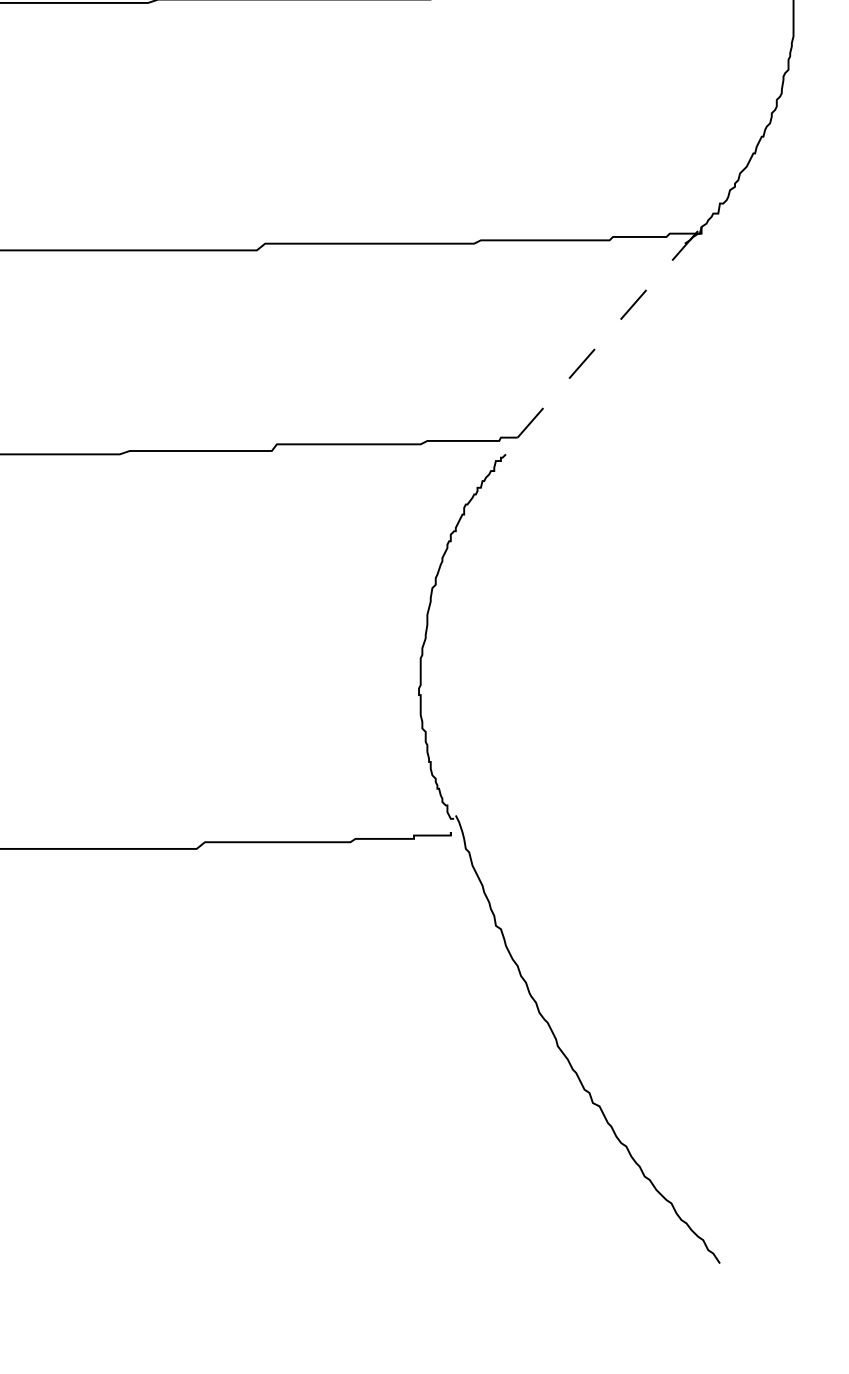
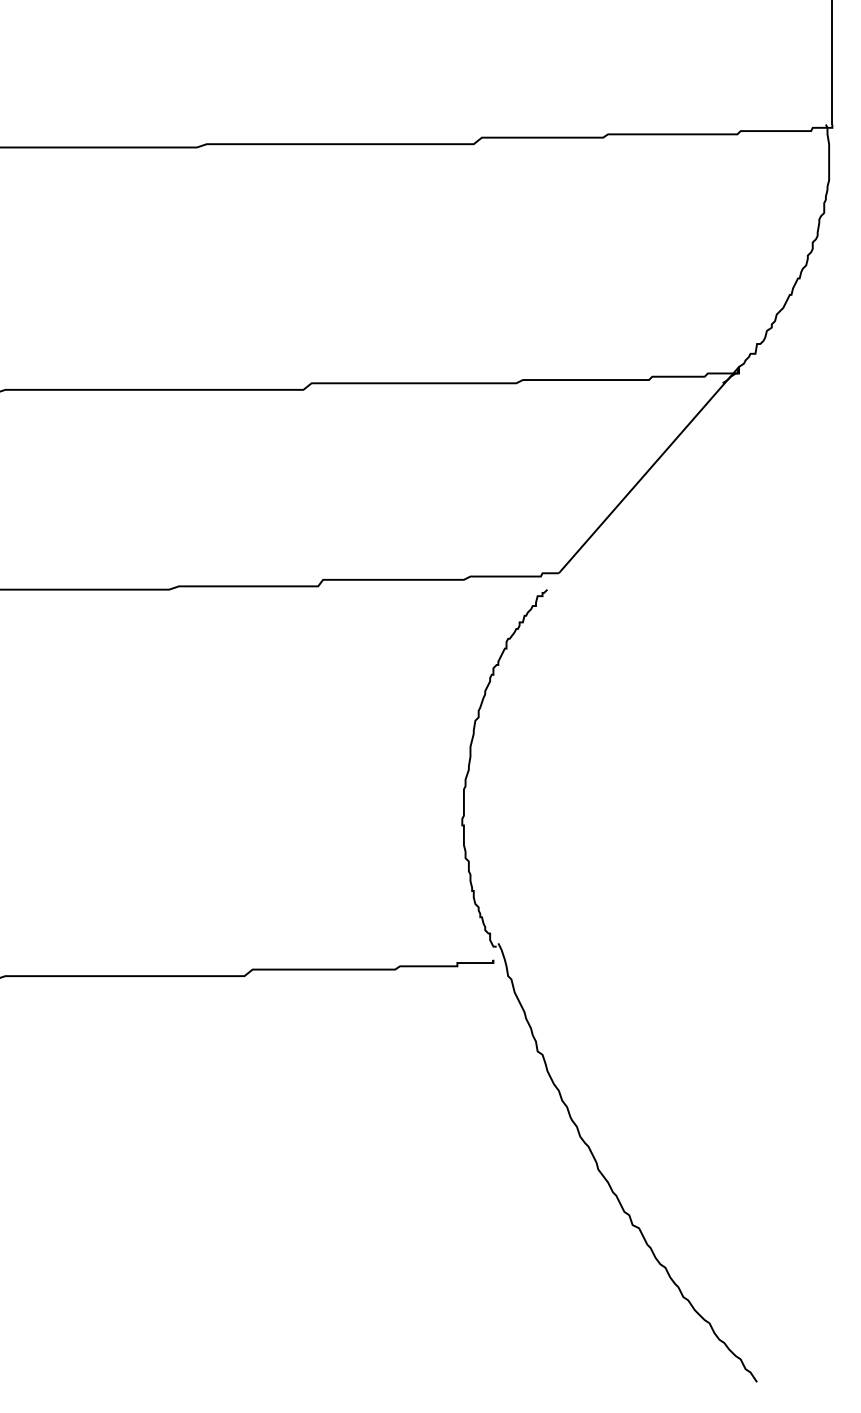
line: (609, 332) -> (648, 470), dashed -> solid

